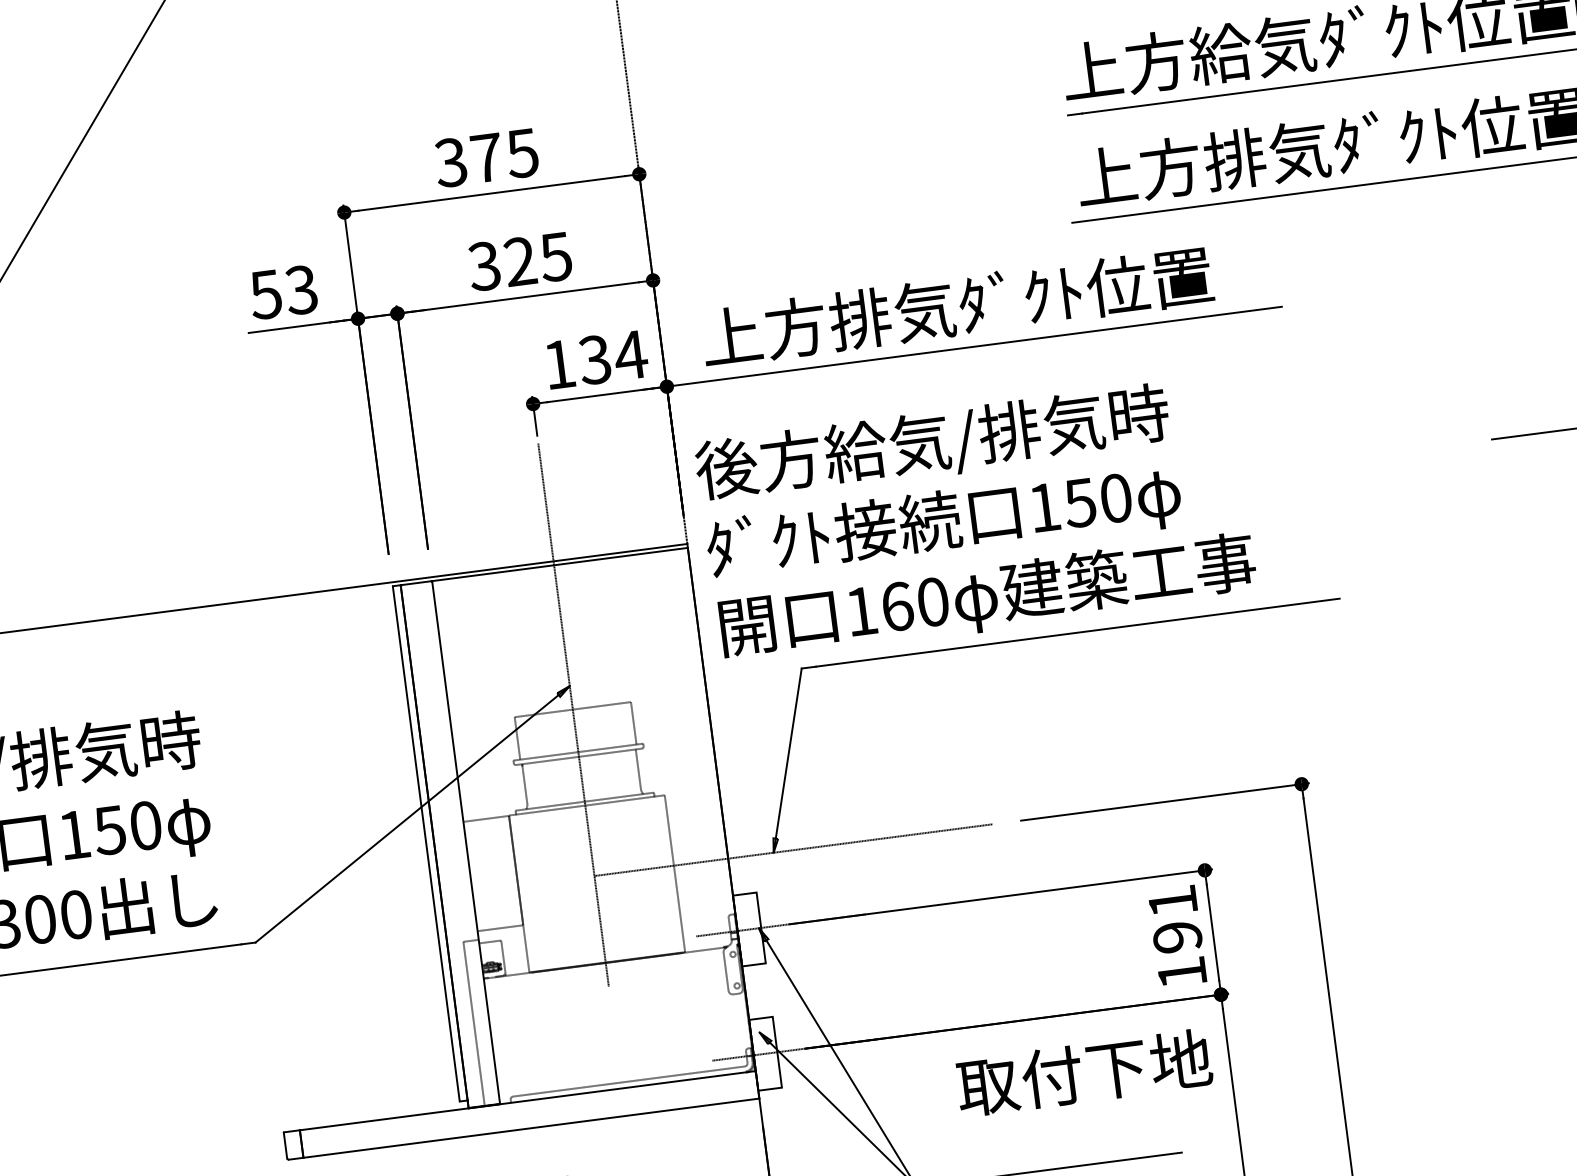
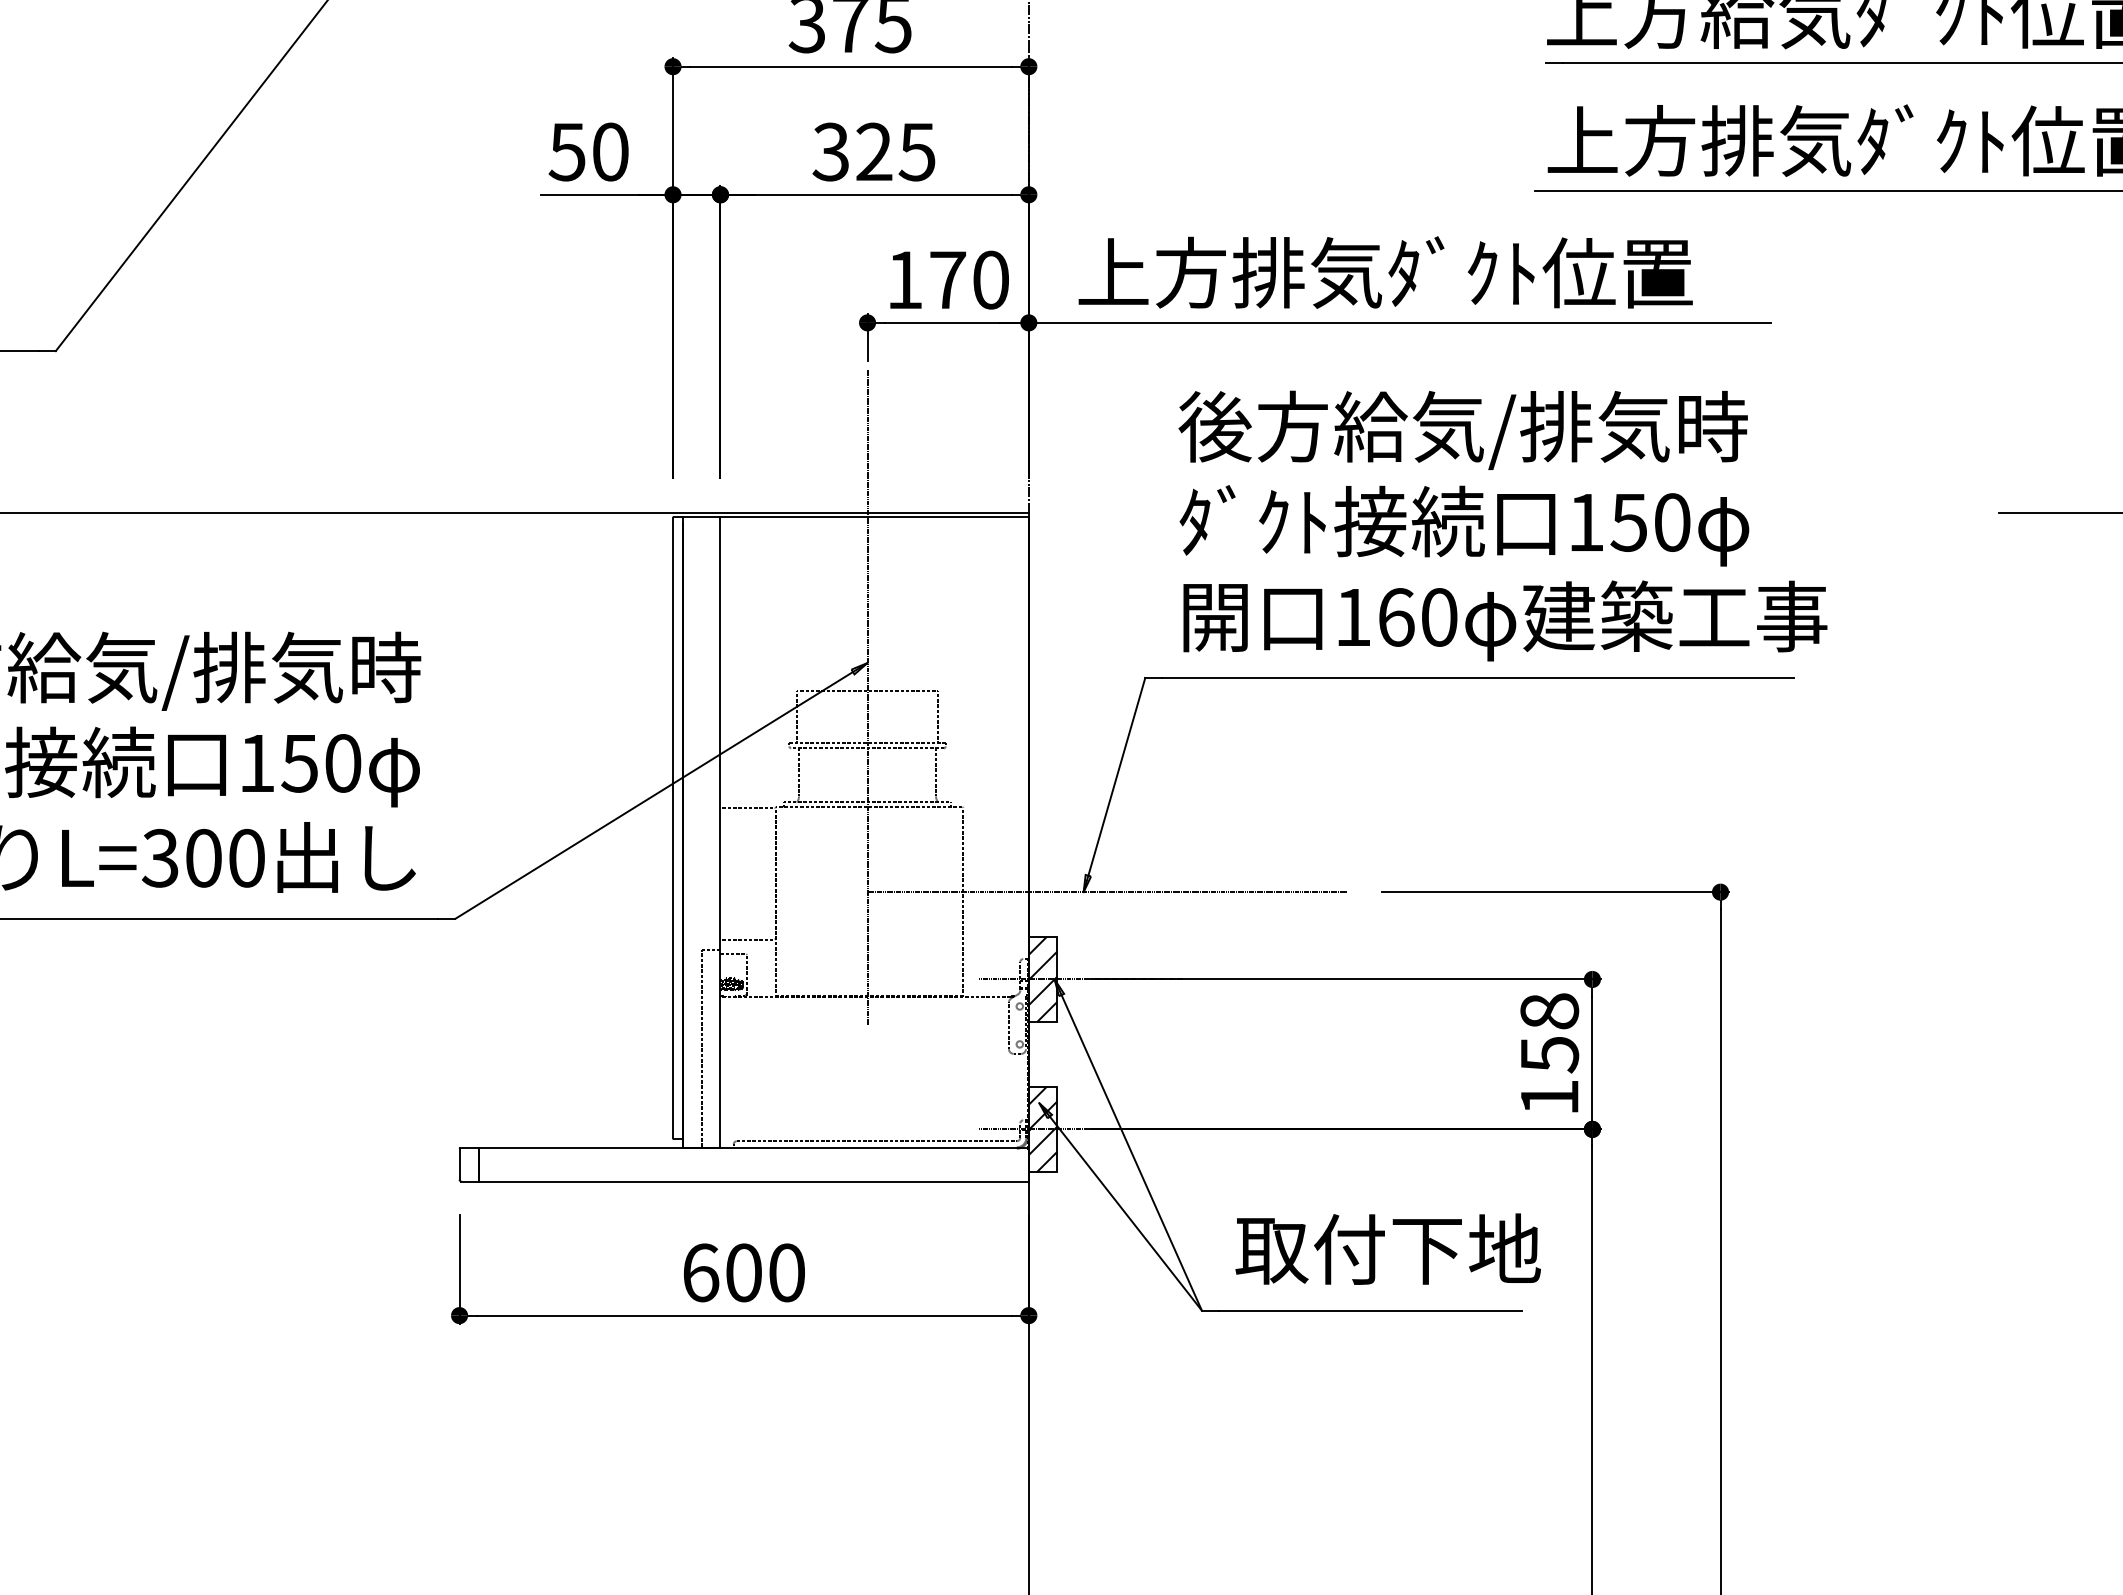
text: (300, 289) -> (609, 151), 53 -> 50
text: (613, 357) -> (969, 279), 134 -> 170
text: (975, 519) -> (1502, 525), moved
text: (1175, 919) -> (1549, 1033), 191 -> 158
hatch: (748, 929) -> (1042, 979), added
hatch: (765, 1053) -> (1042, 1129), added
text: (1083, 1072) -> (1387, 1248), moved

